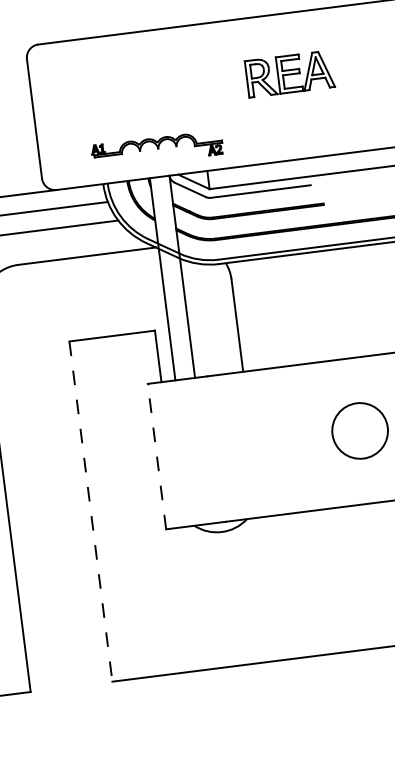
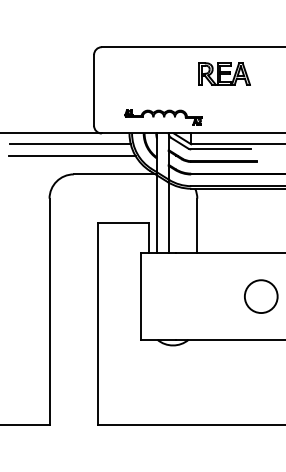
part: (289, 73) -> (224, 73), moved
line: (156, 456) -> (140, 296), dashed -> solid
line: (91, 510) -> (98, 323), dashed -> solid

